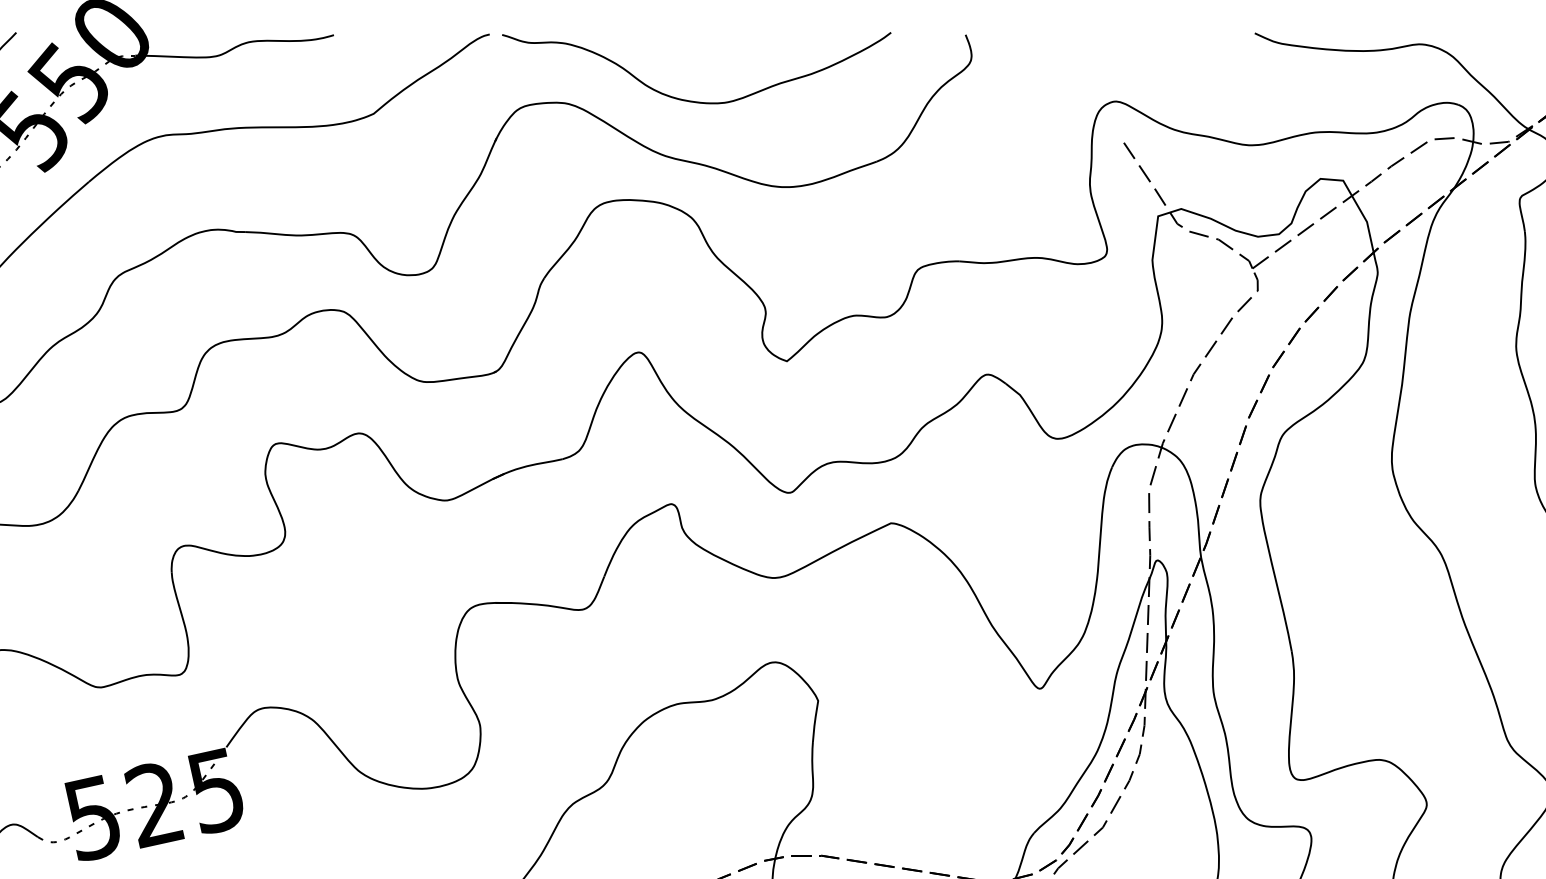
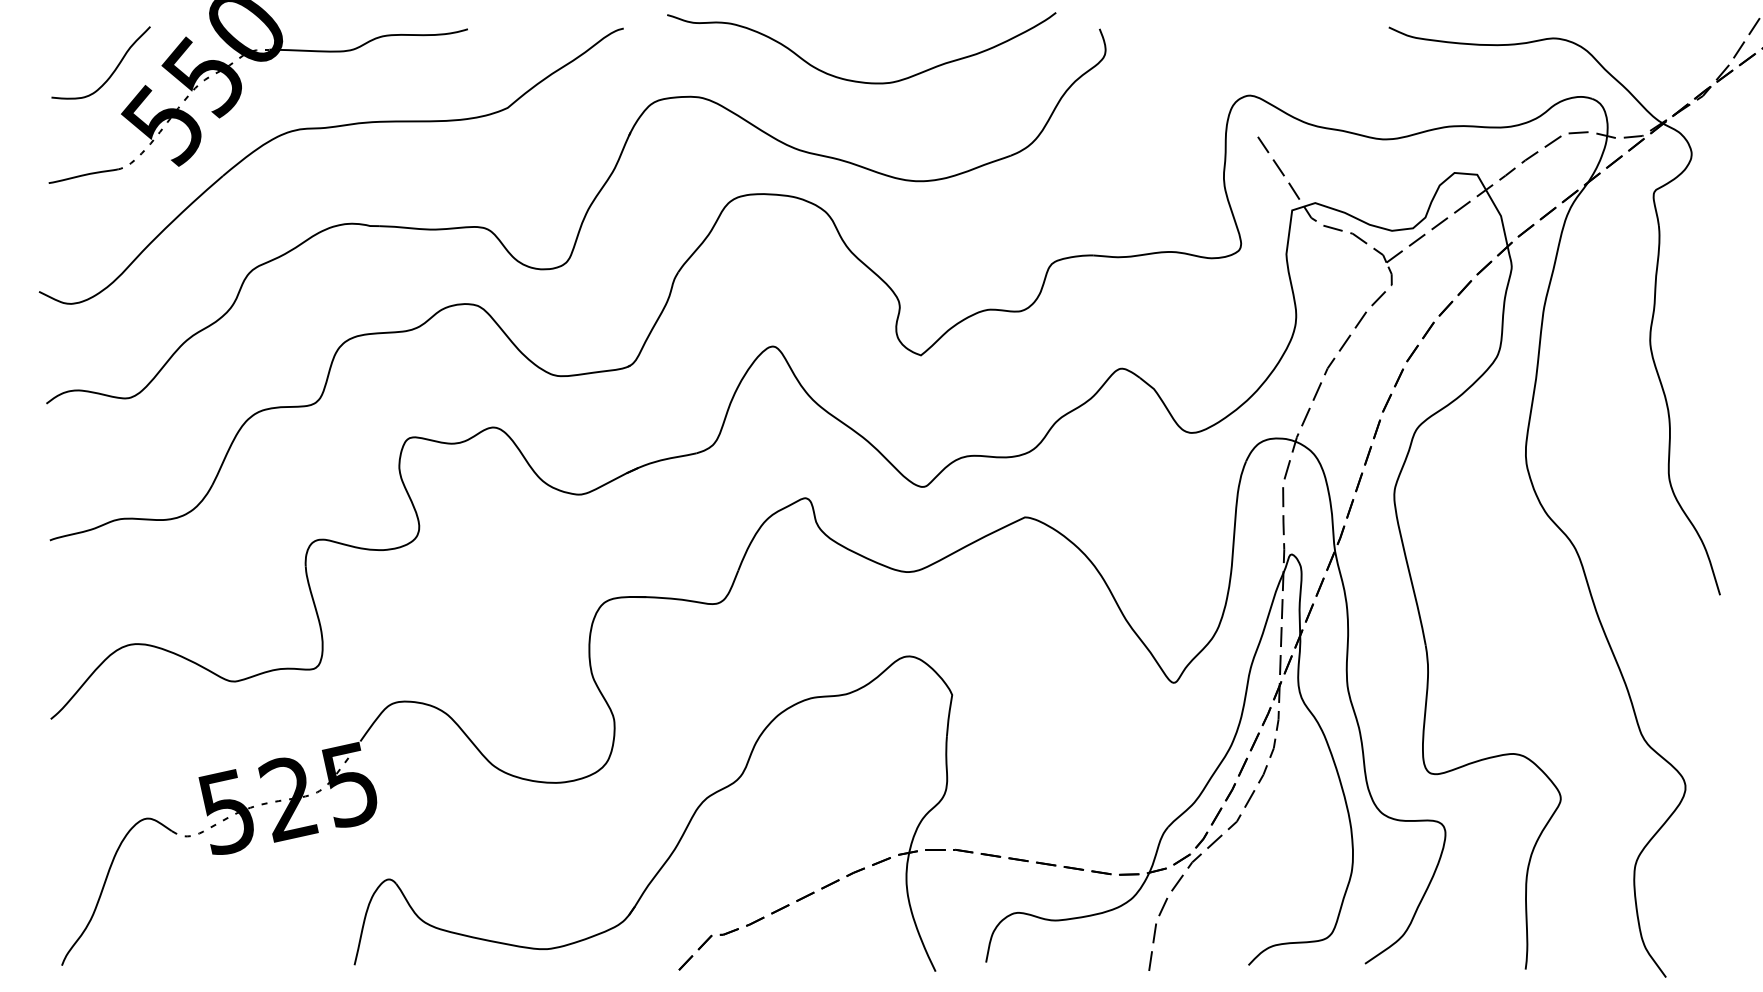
curve: (692, 100) -> (857, 80), moved

